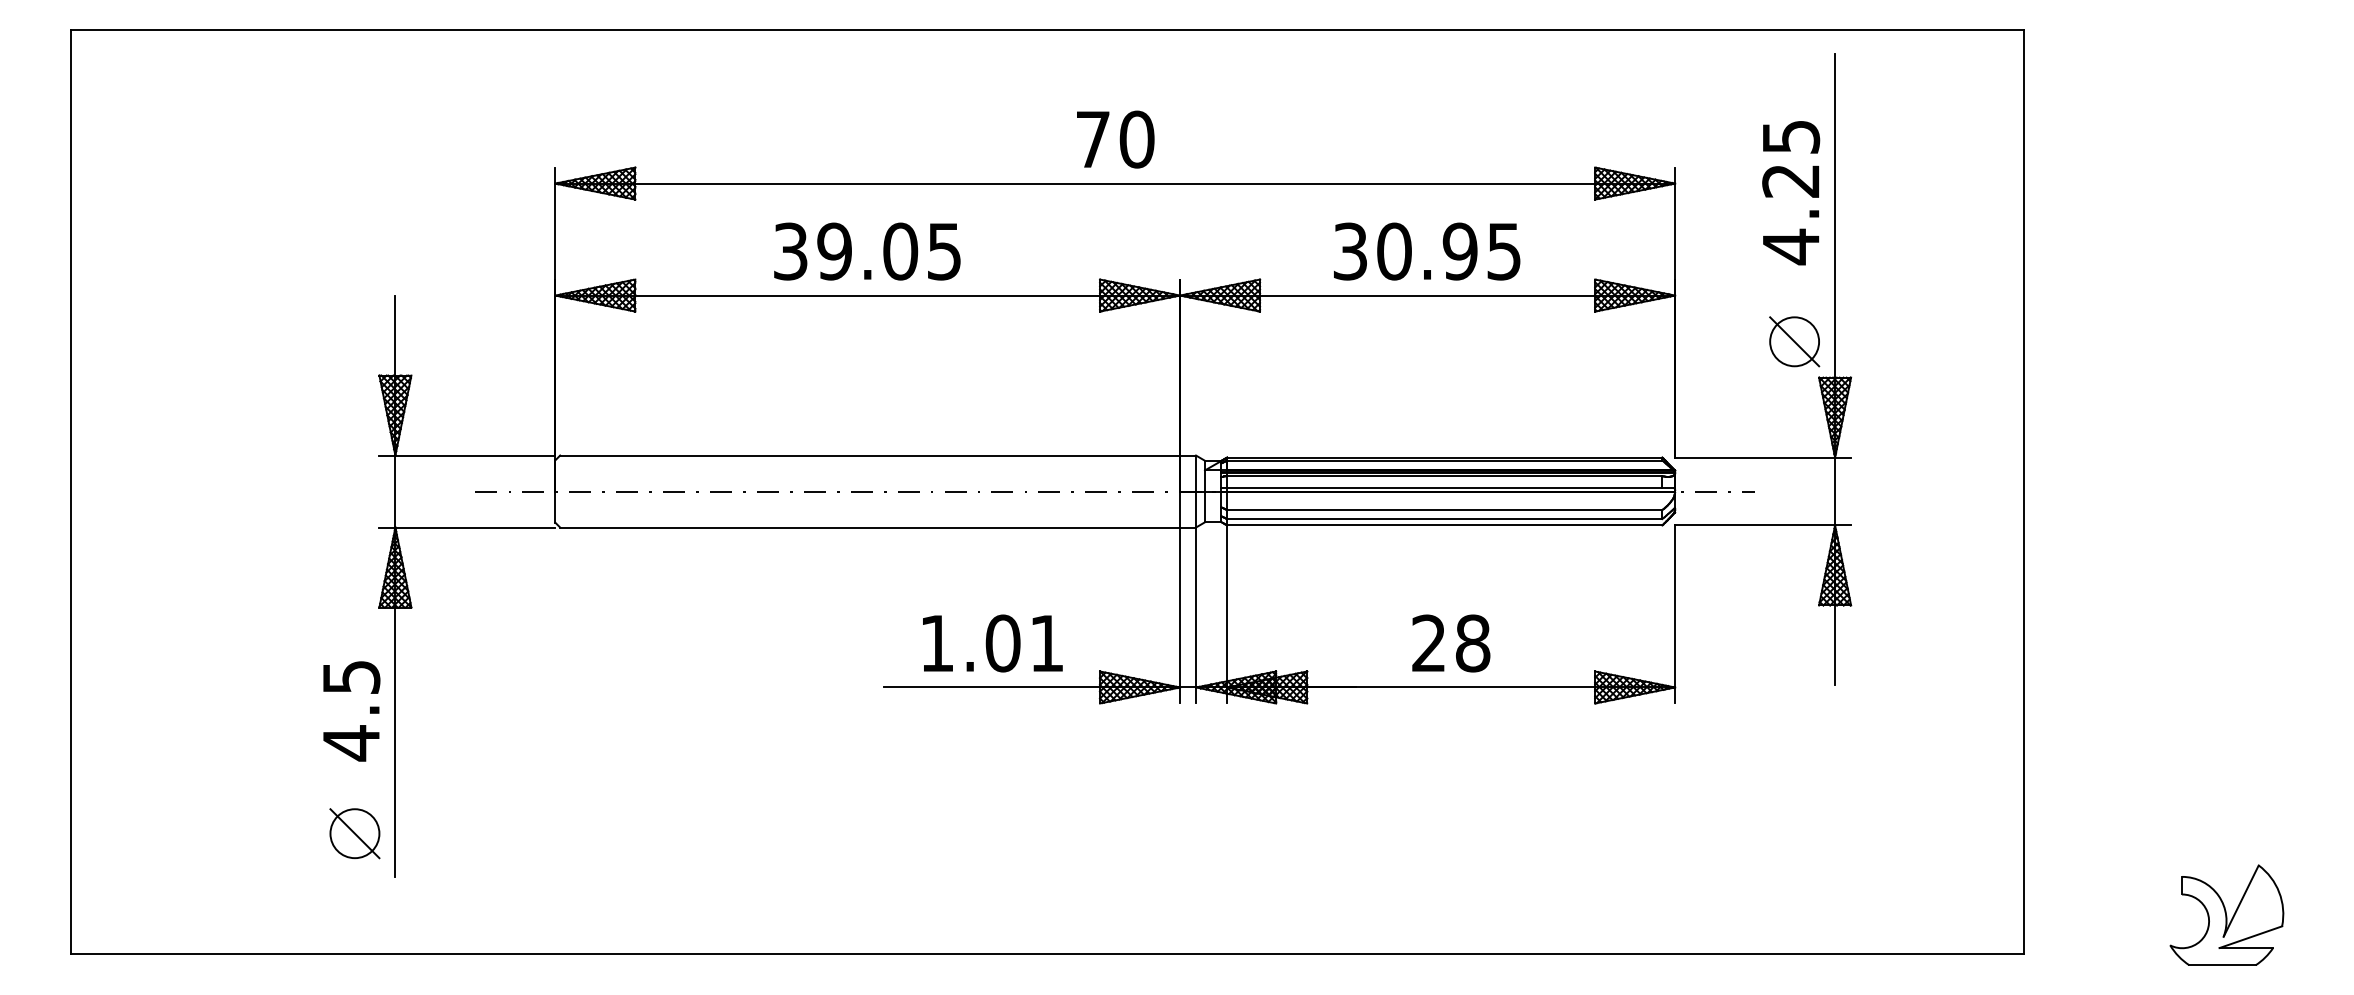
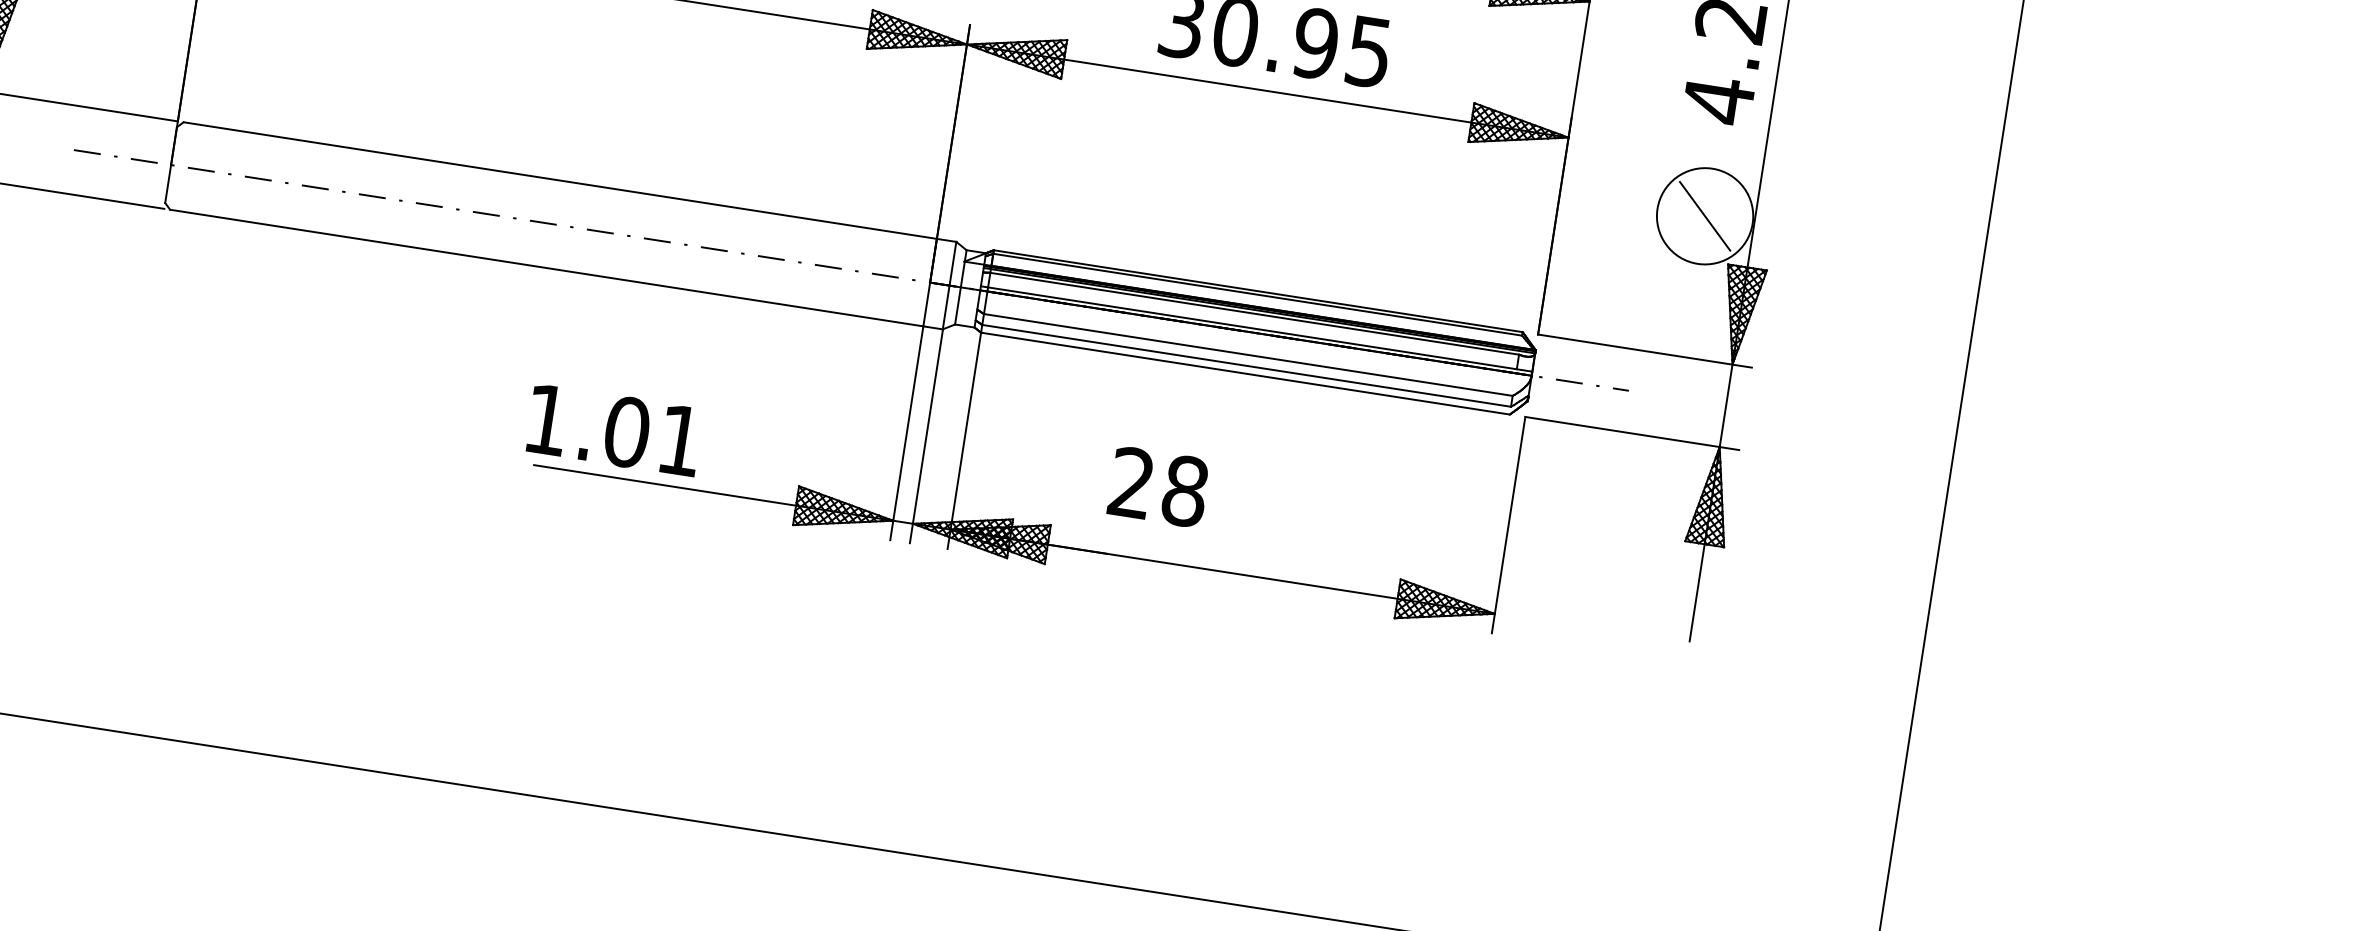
circle: (1794, 341) -> (1704, 215), size x1.6
text: (992, 643) -> (614, 430), moved
text: (1451, 643) -> (1159, 487), moved

